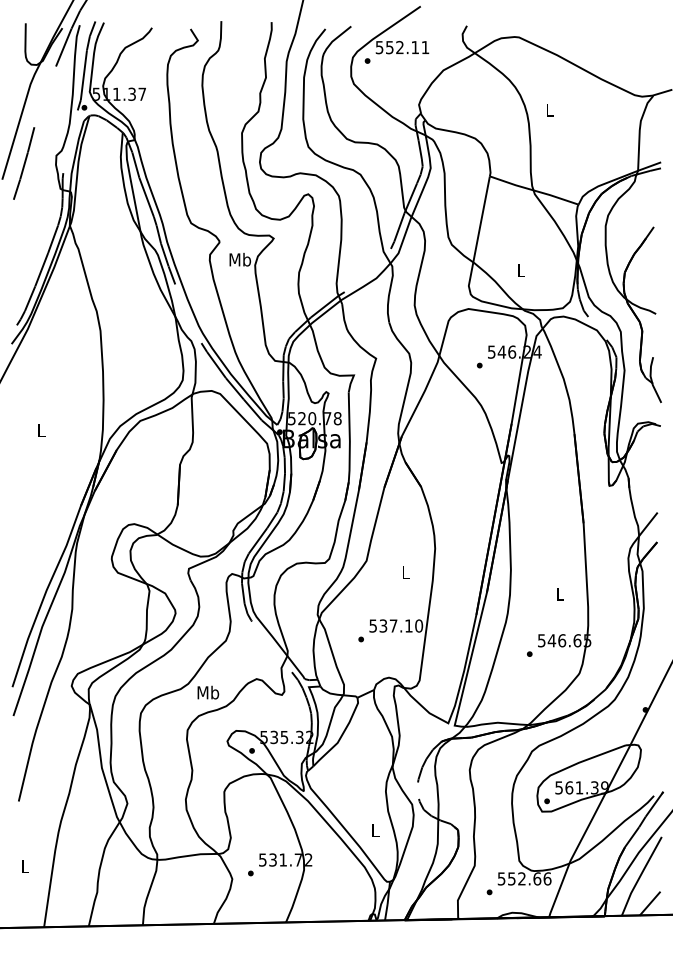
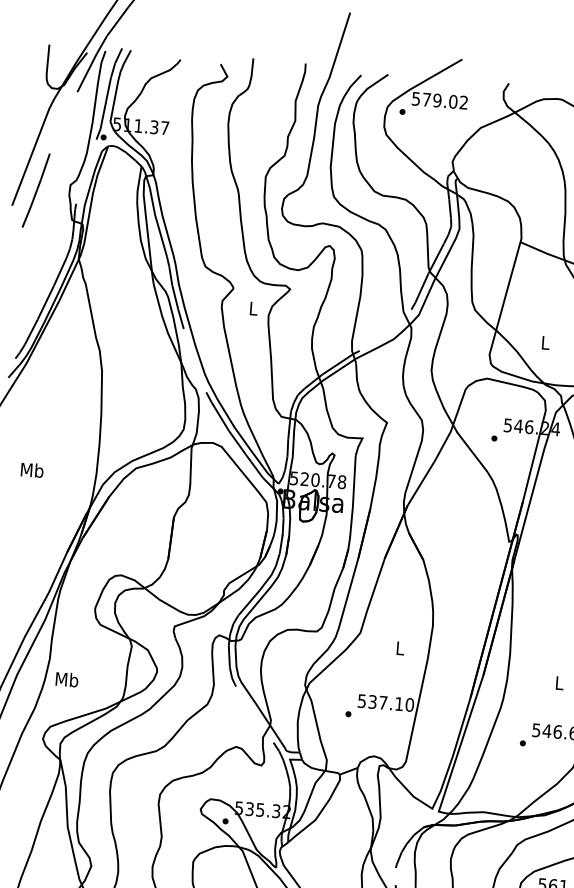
text: (407, 47) -> (445, 101), 552.11 -> 579.02
text: (240, 259) -> (253, 308), Mb -> L
text: (41, 430) -> (32, 470), L -> Mb
text: (208, 692) -> (67, 679), moved

